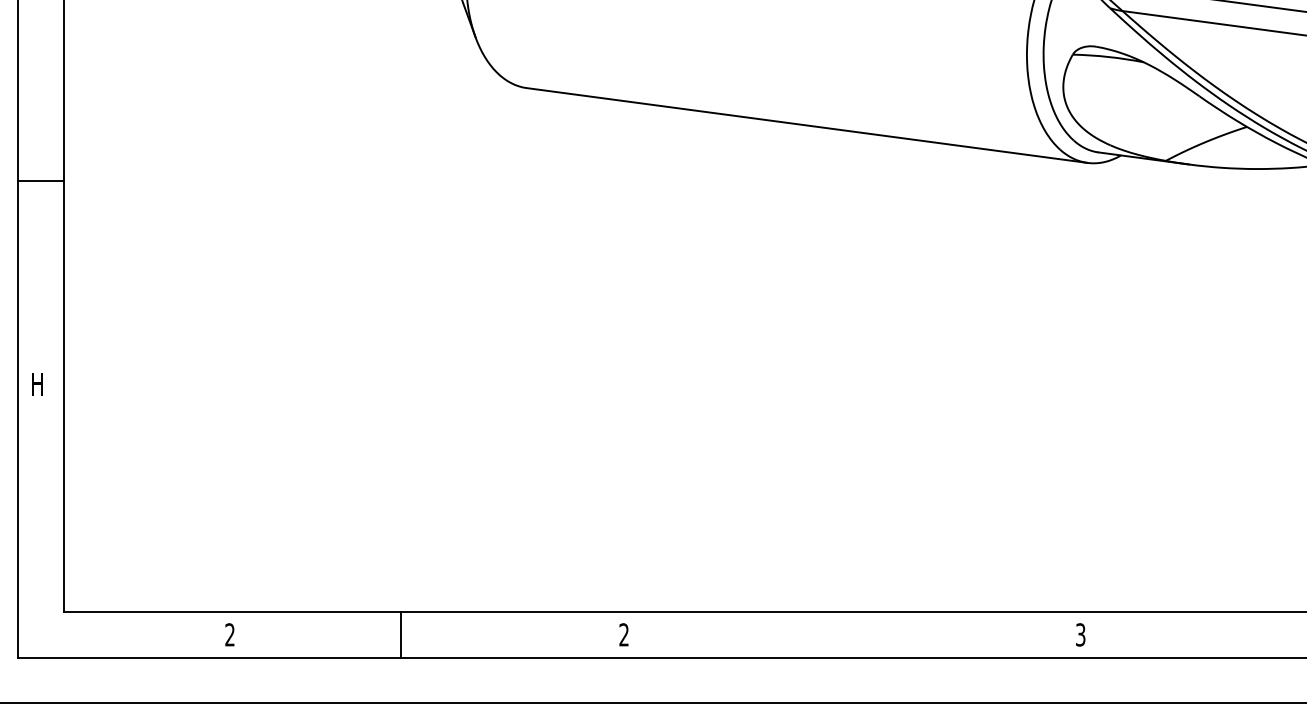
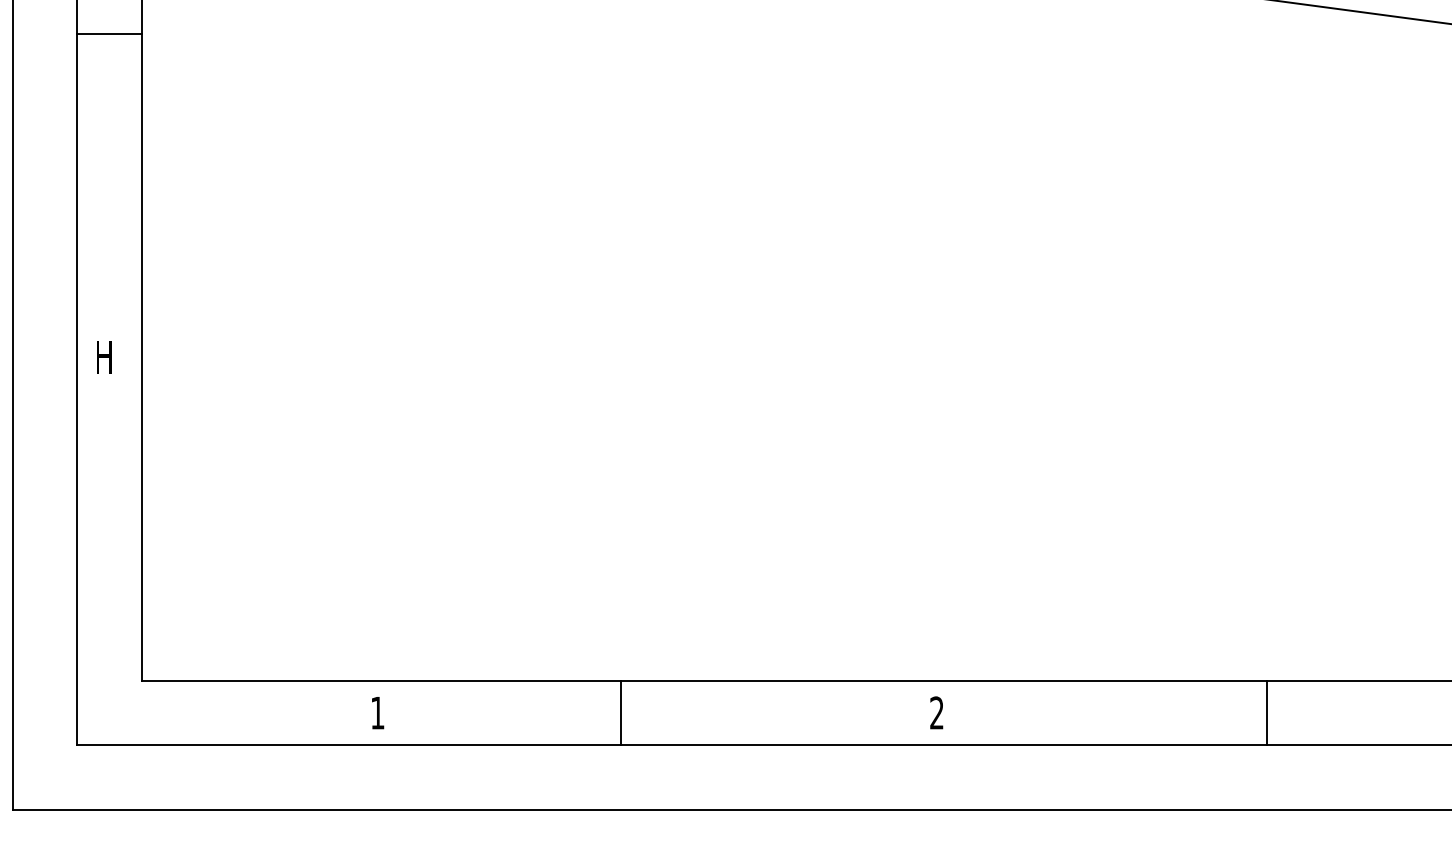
line: (40, 181) -> (108, 34), moved
text: (229, 634) -> (376, 712), 2 -> 1
line: (856, 634) -> (1266, 712), added

